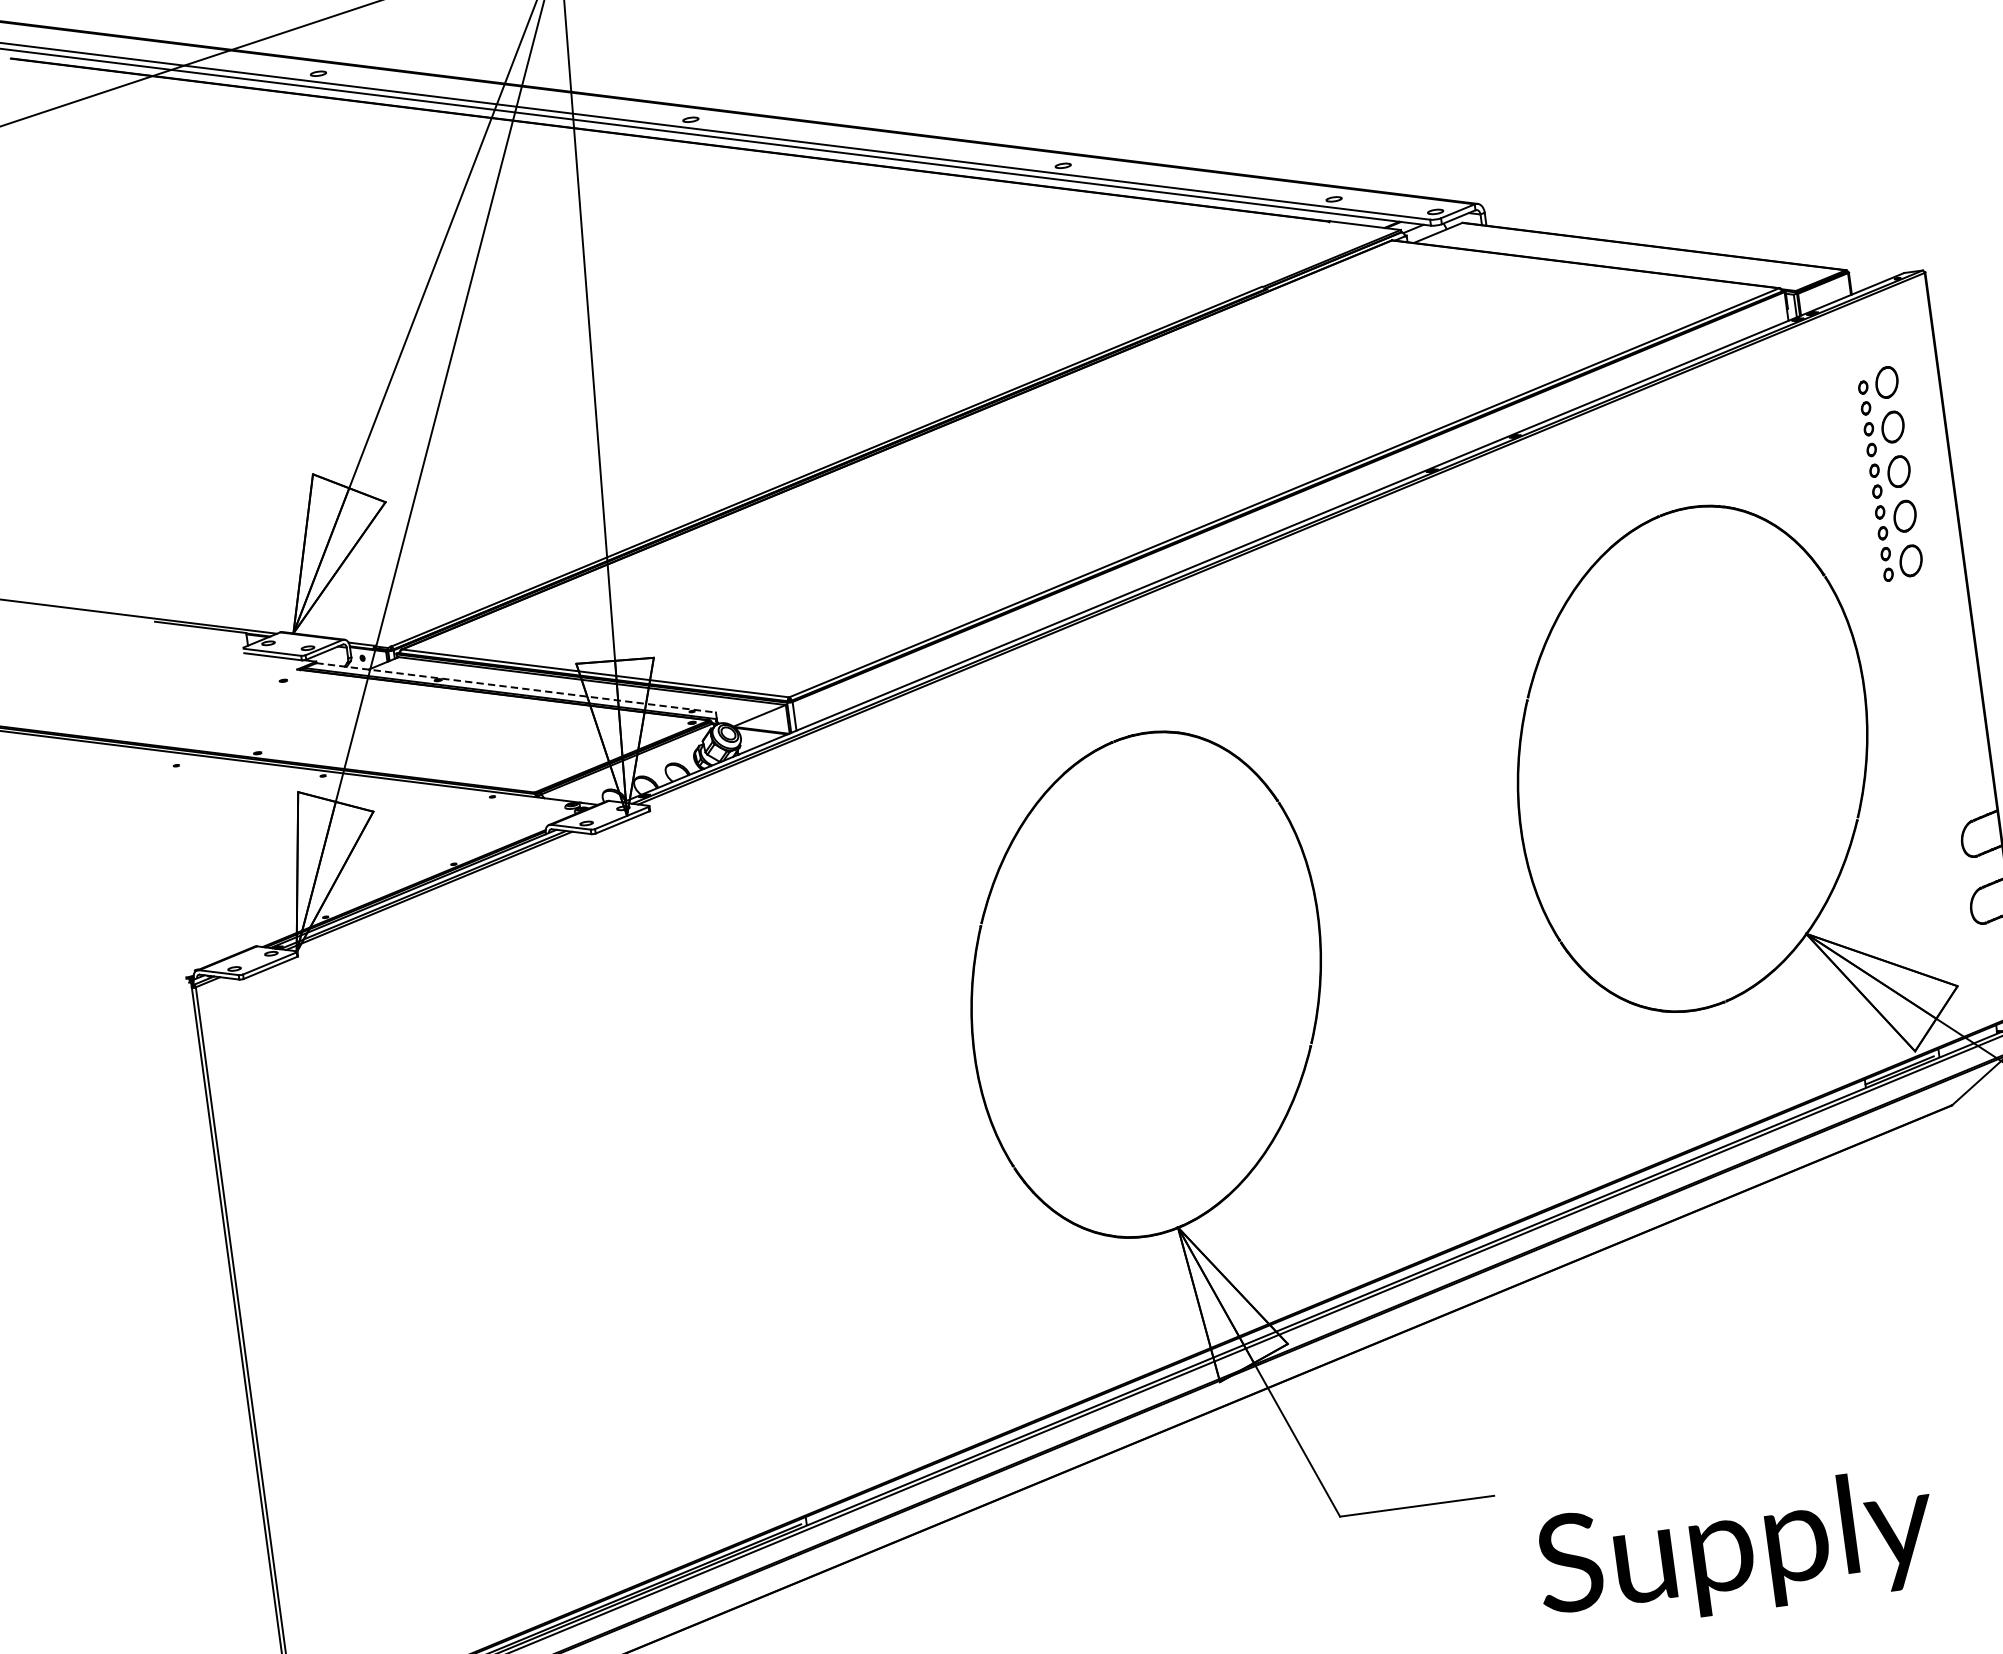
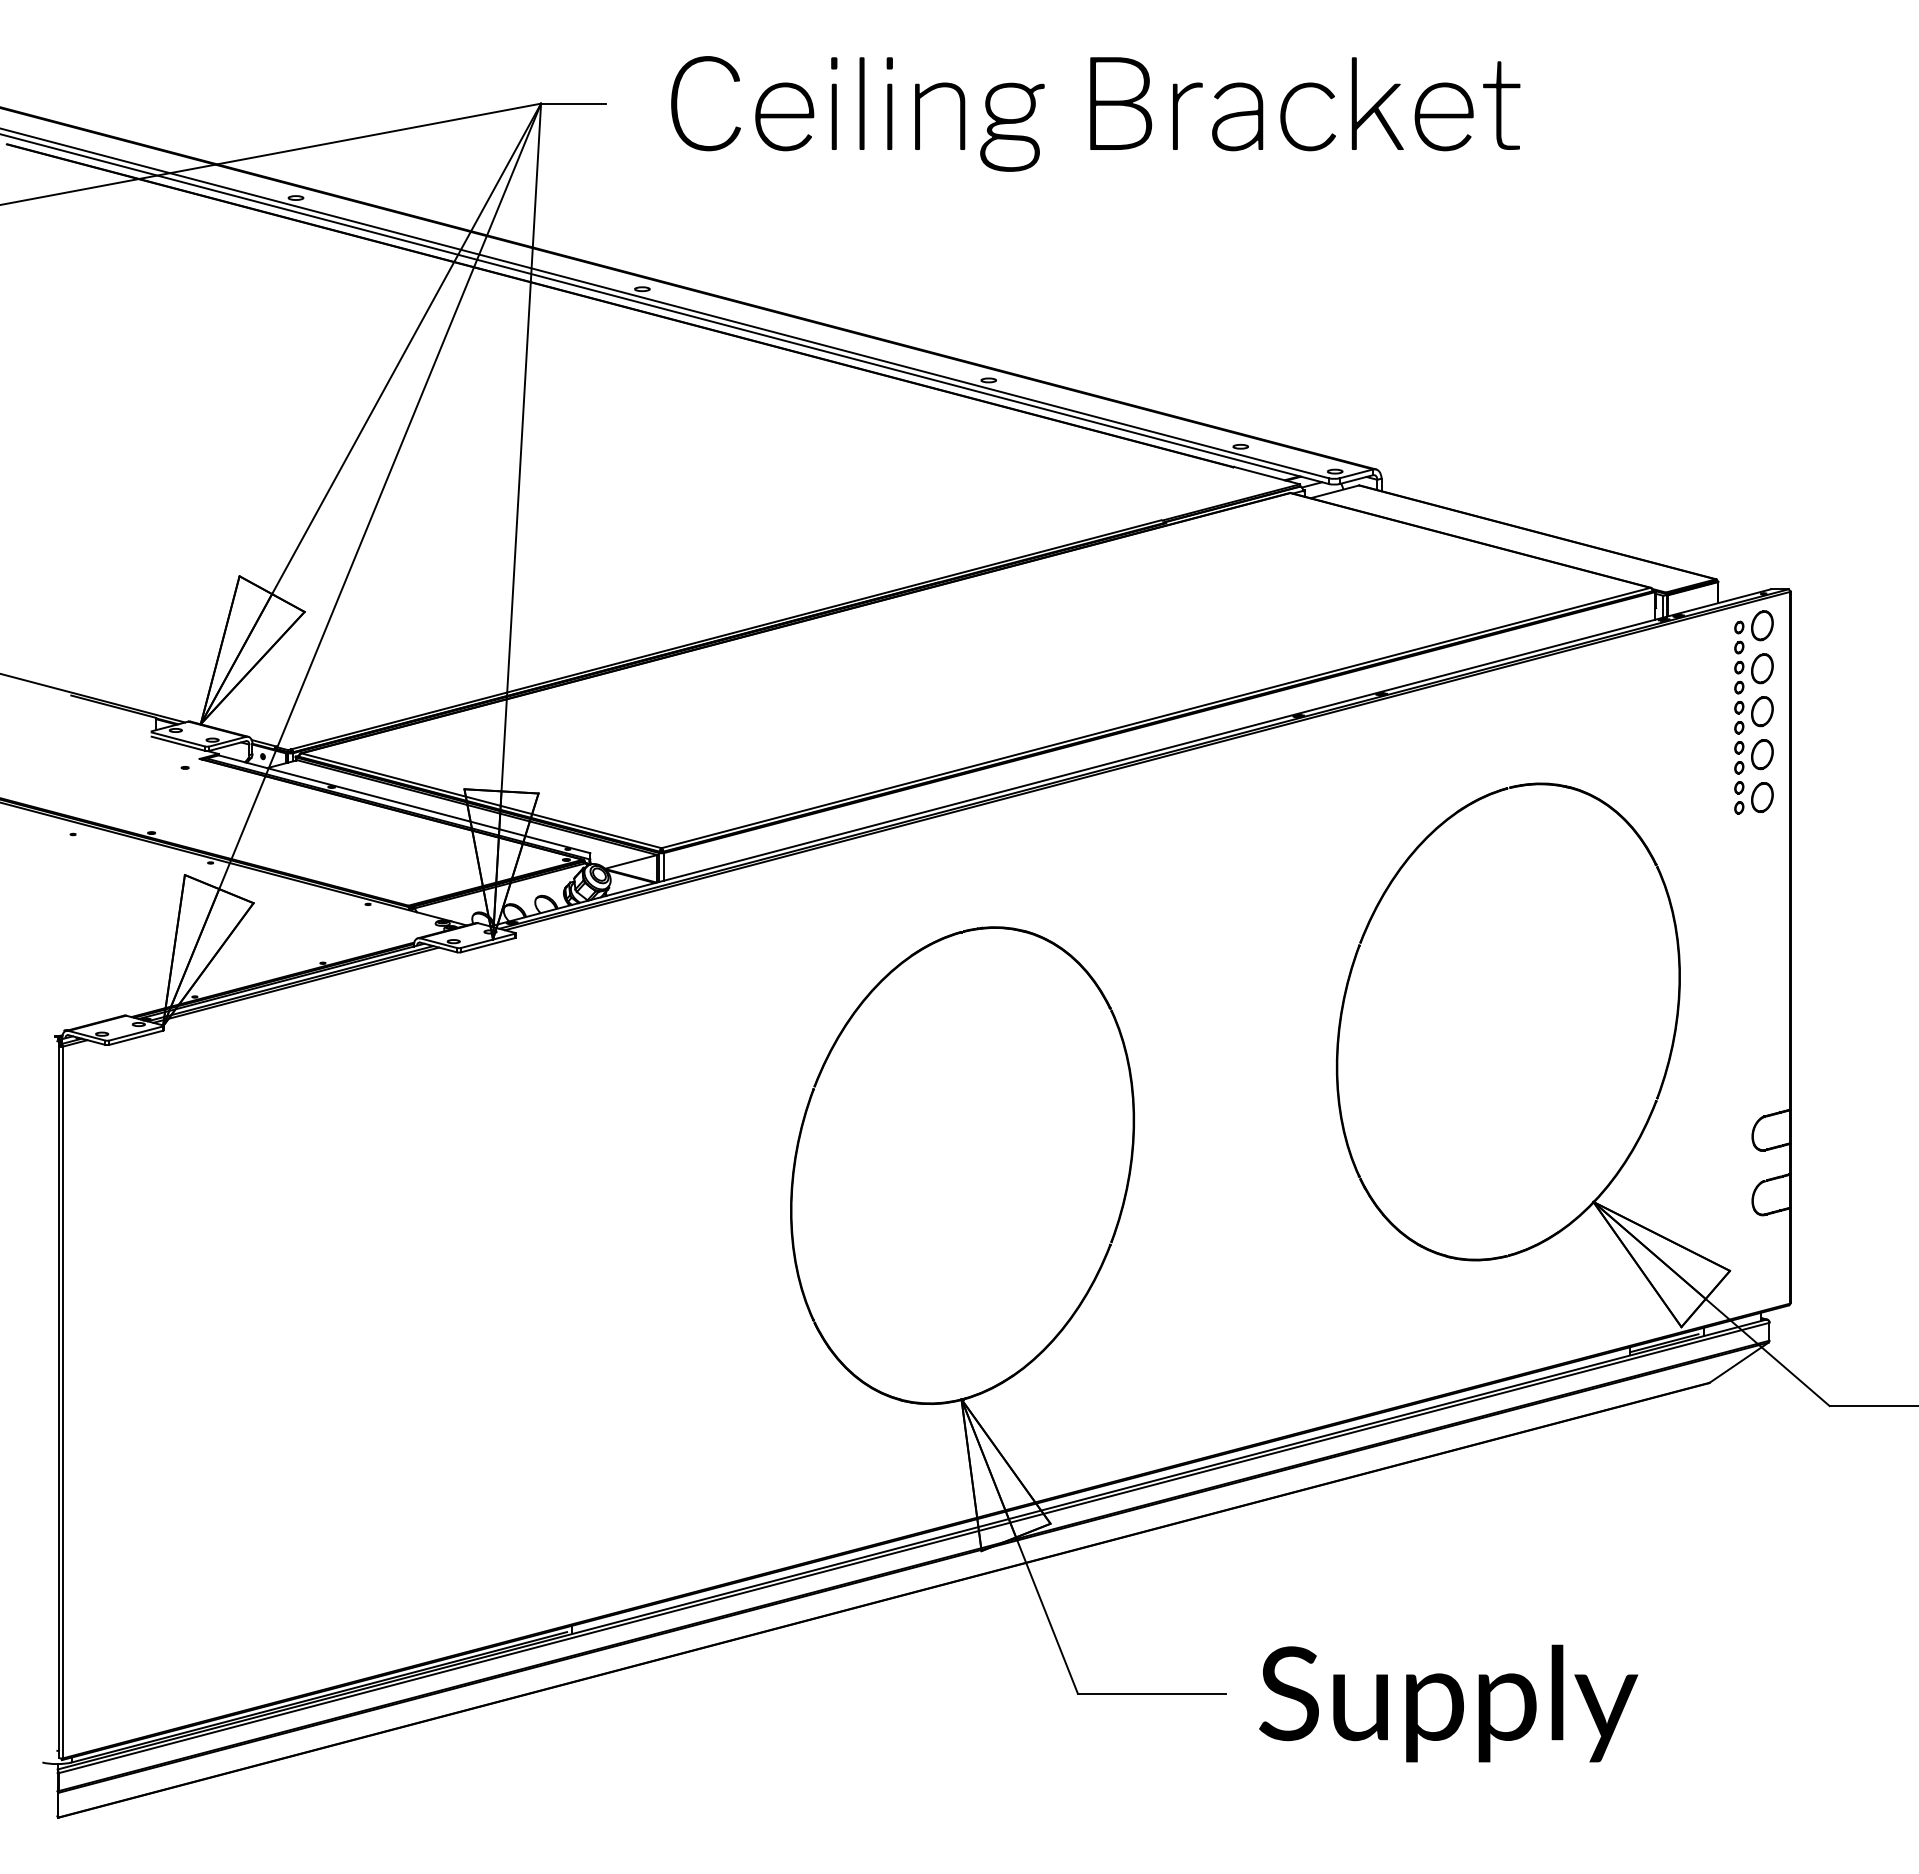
part: (1889, 473) -> (1753, 712), moved
line: (516, 688) -> (404, 804), dashed -> solid
text: (1736, 1550) -> (1448, 1703), moved

